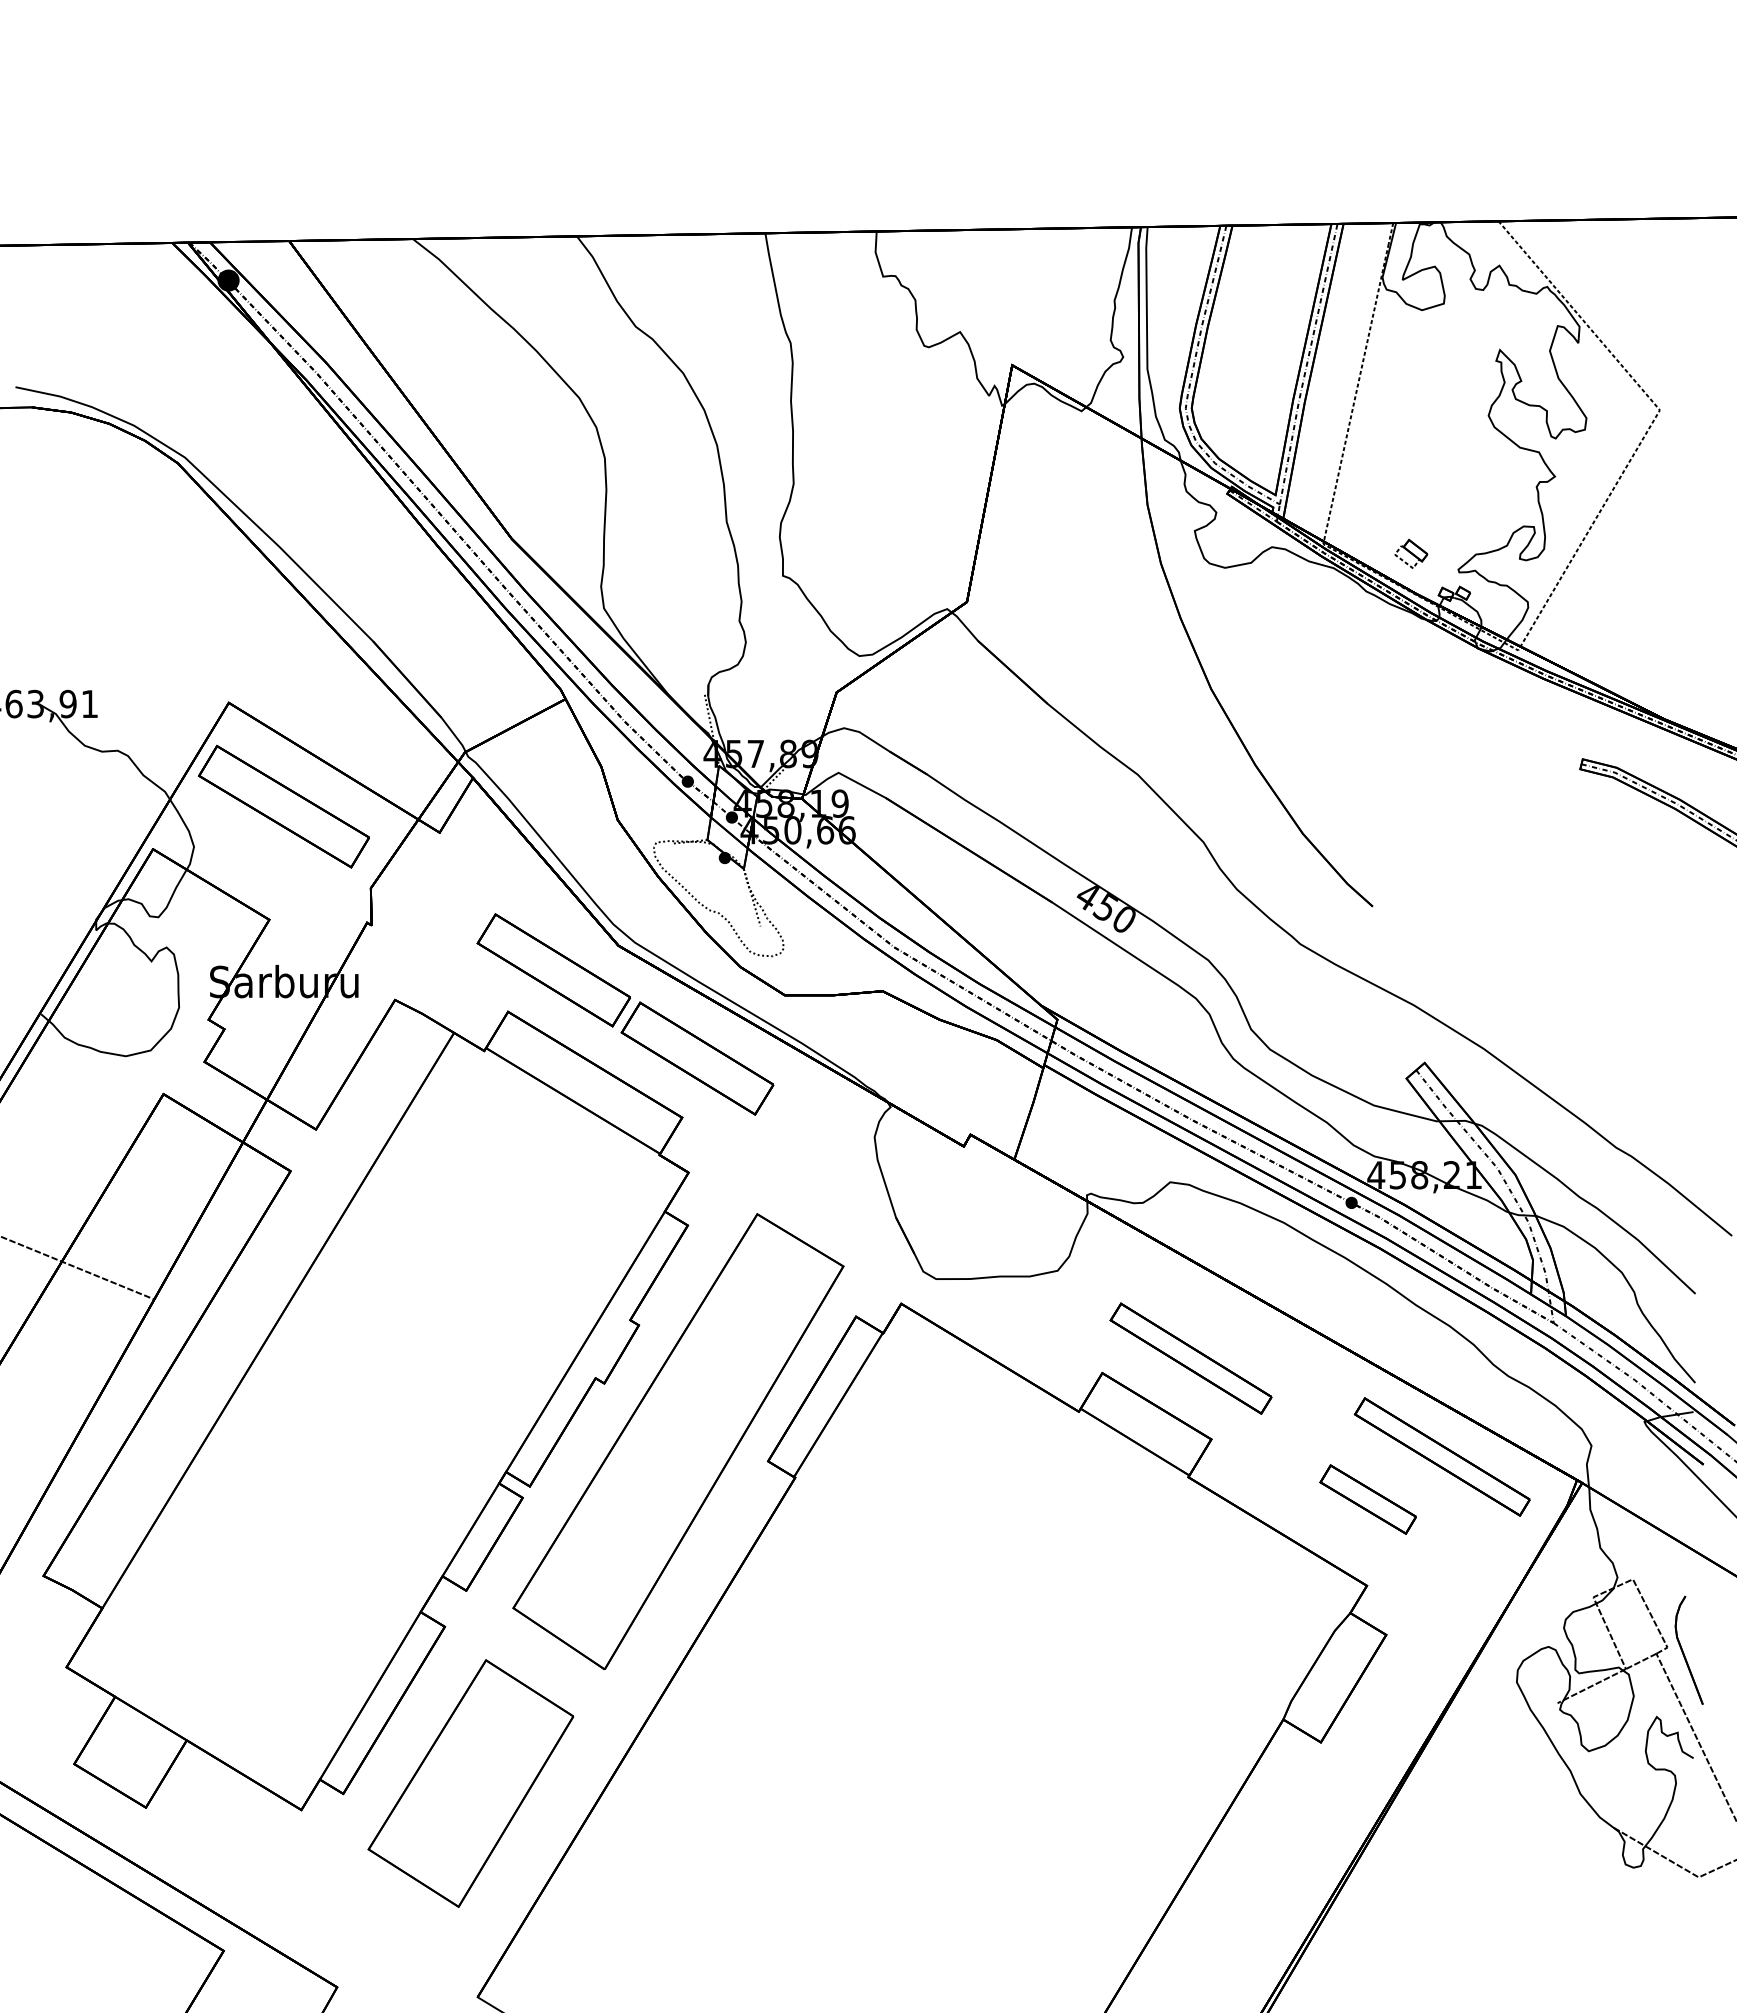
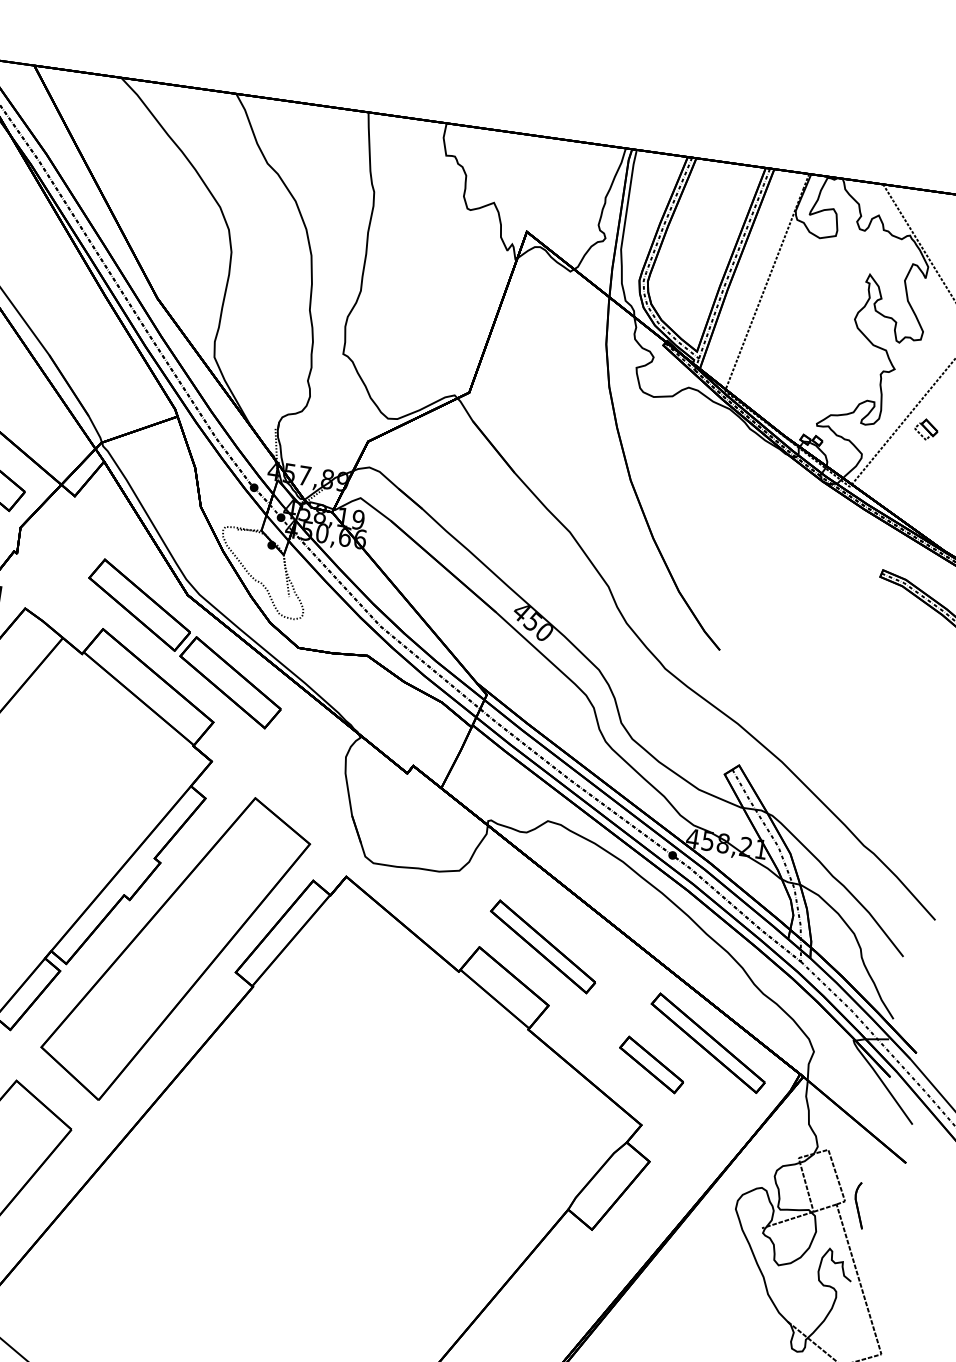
part: (1411, 553) -> (926, 429), moved
part: (1688, 1649) -> (859, 1205), size x0.6

